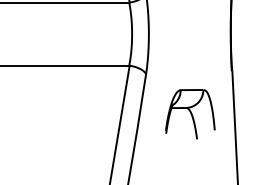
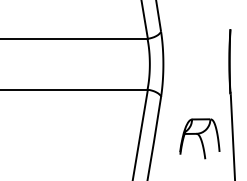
part: (189, 113) -> (199, 138), moved

